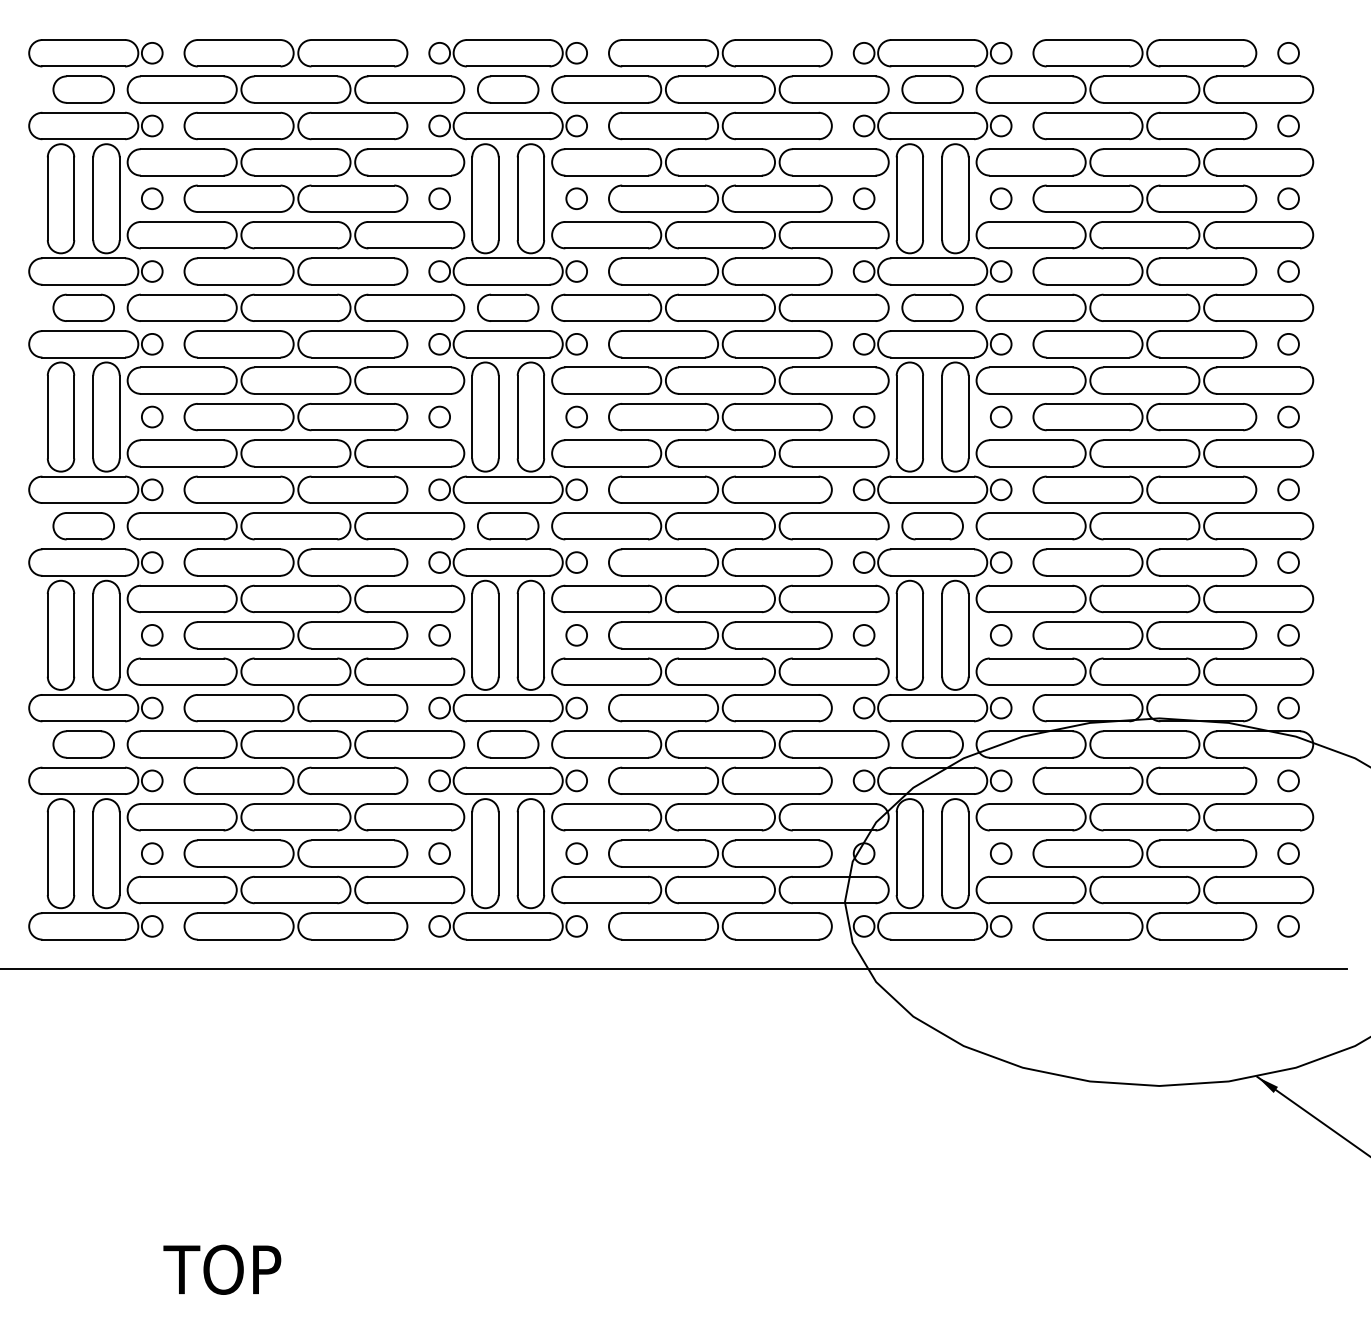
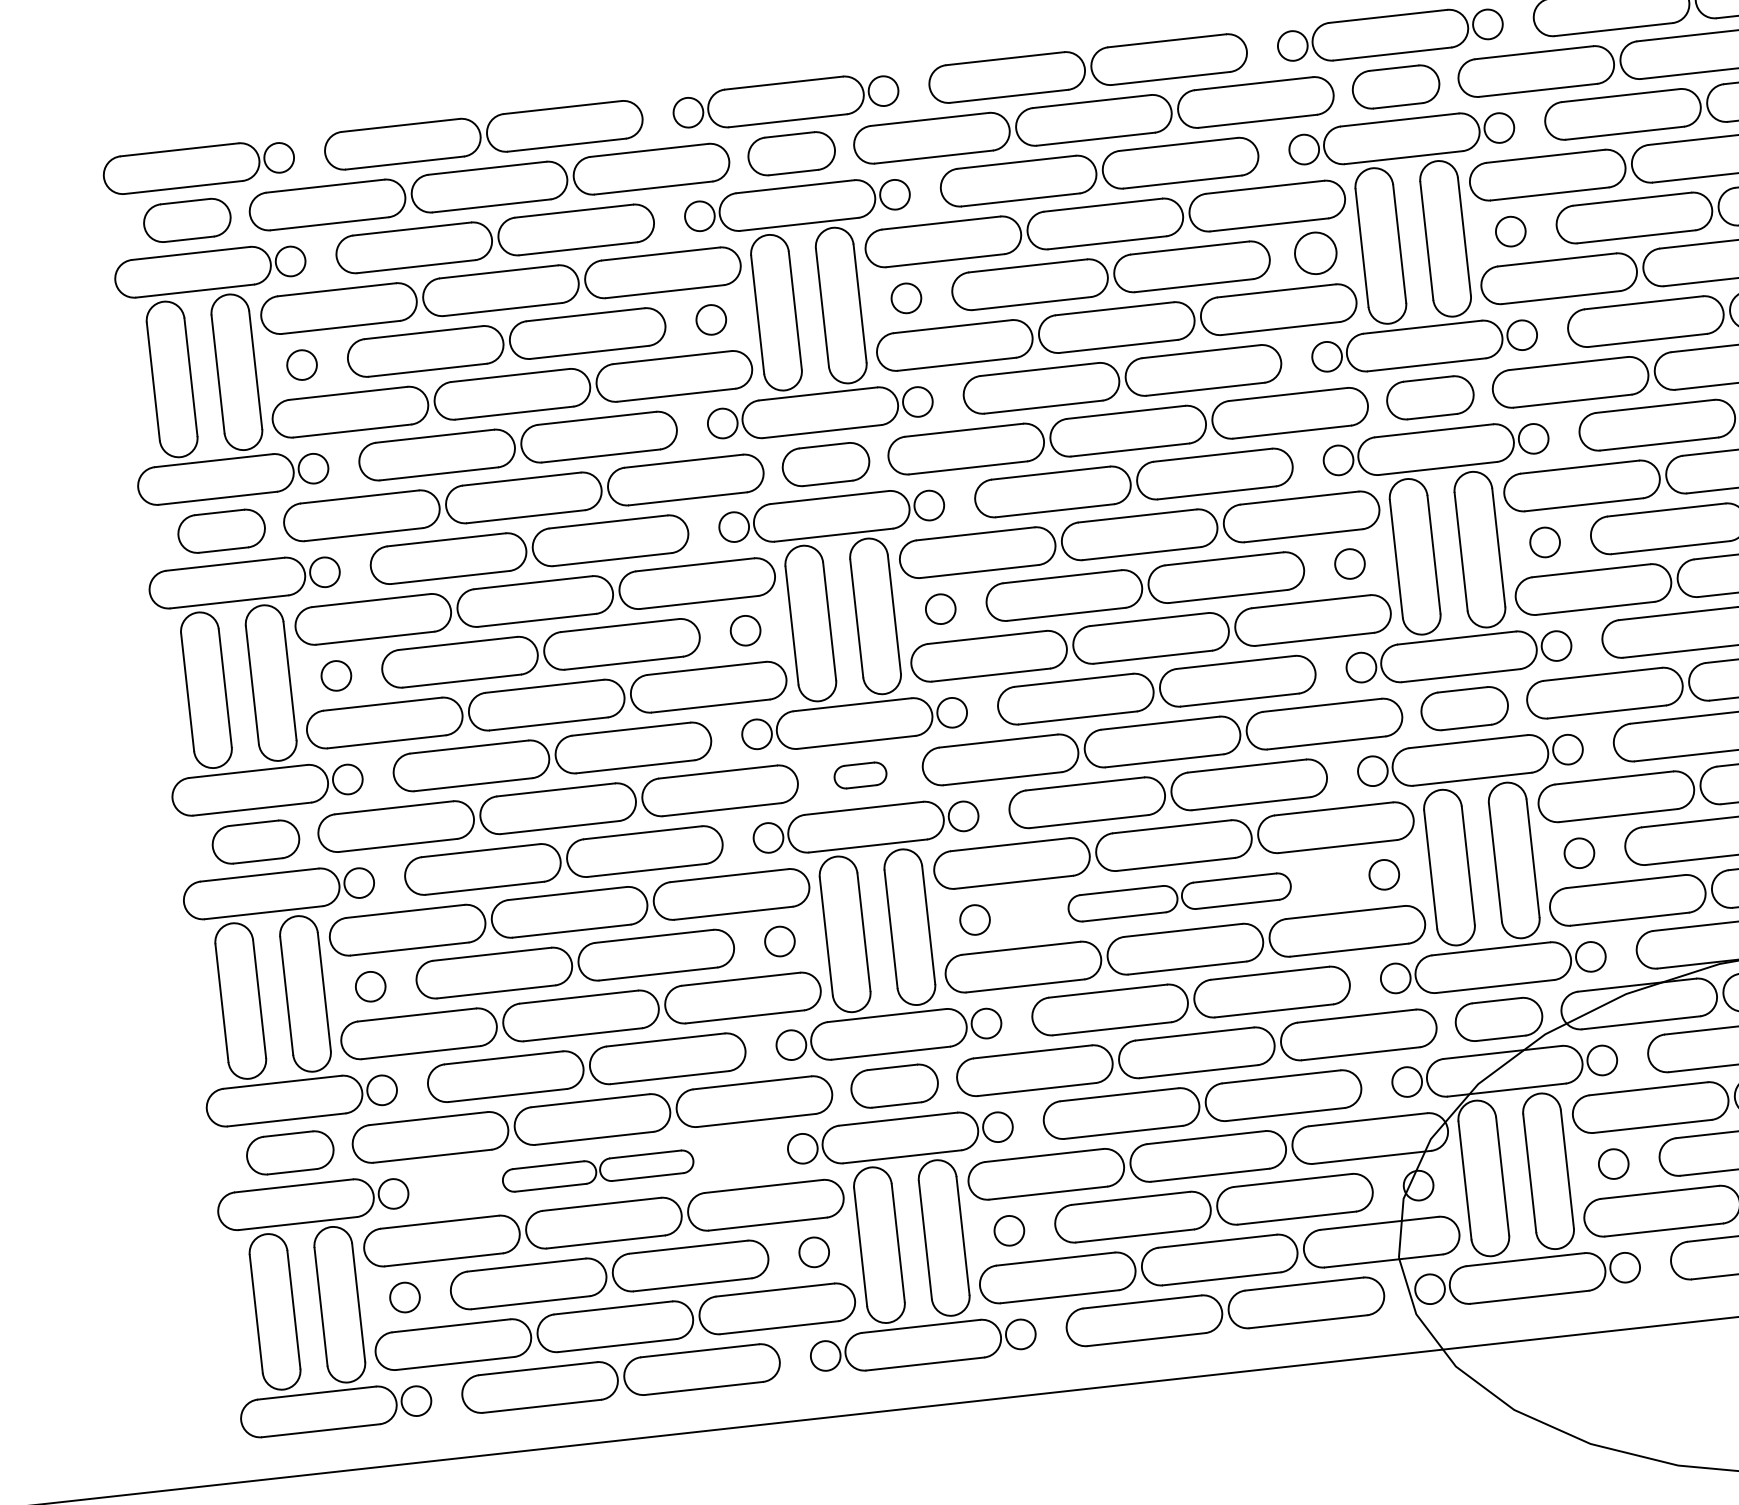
circle: (863, 198) -> (1314, 252), size x1.4
part: (508, 526) -> (860, 775), size x0.6
part: (720, 635) -> (1179, 897), size x0.7
part: (295, 780) -> (597, 1170), size x0.6

